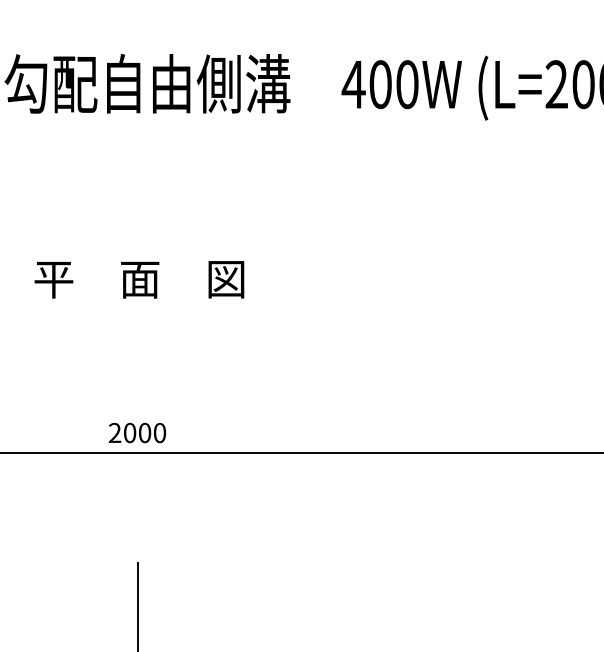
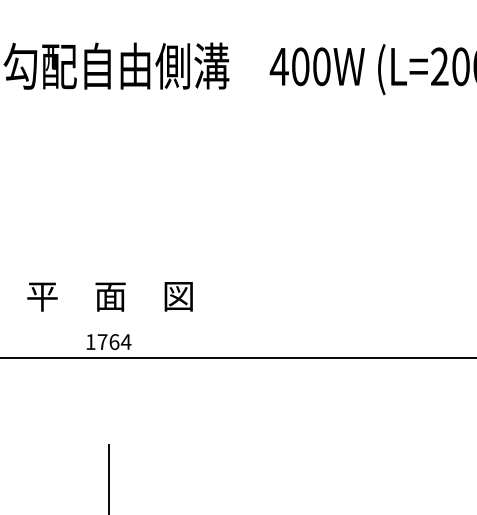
text: (139, 279) -> (110, 296), moved
text: (137, 432) -> (108, 341), 2000 -> 1764

